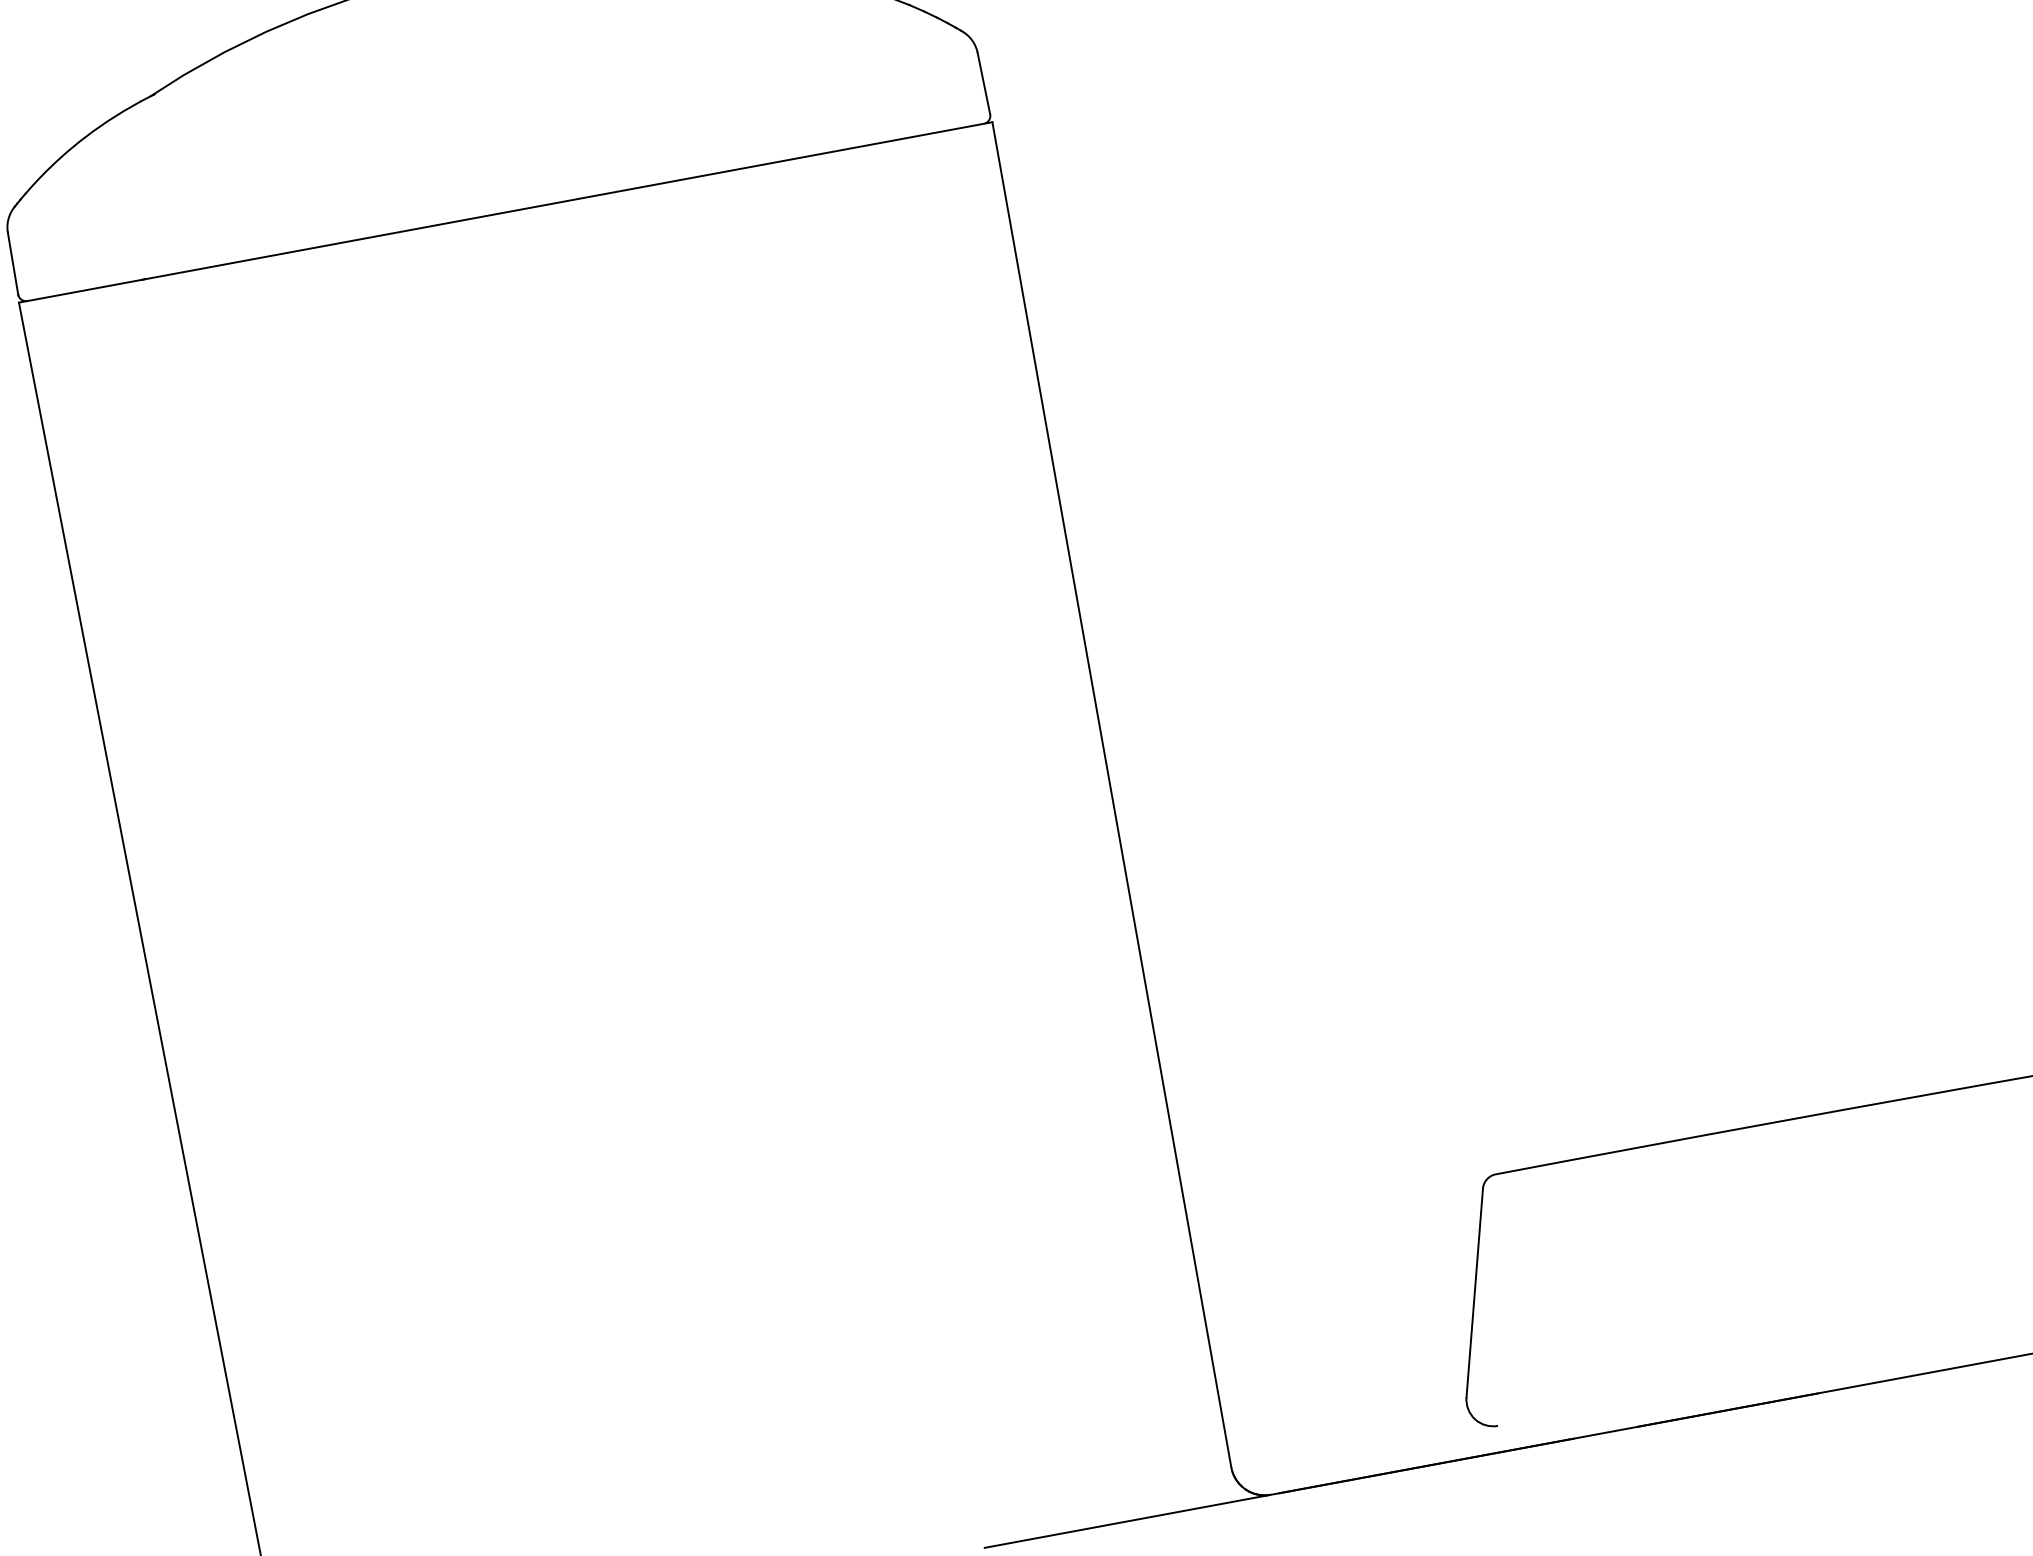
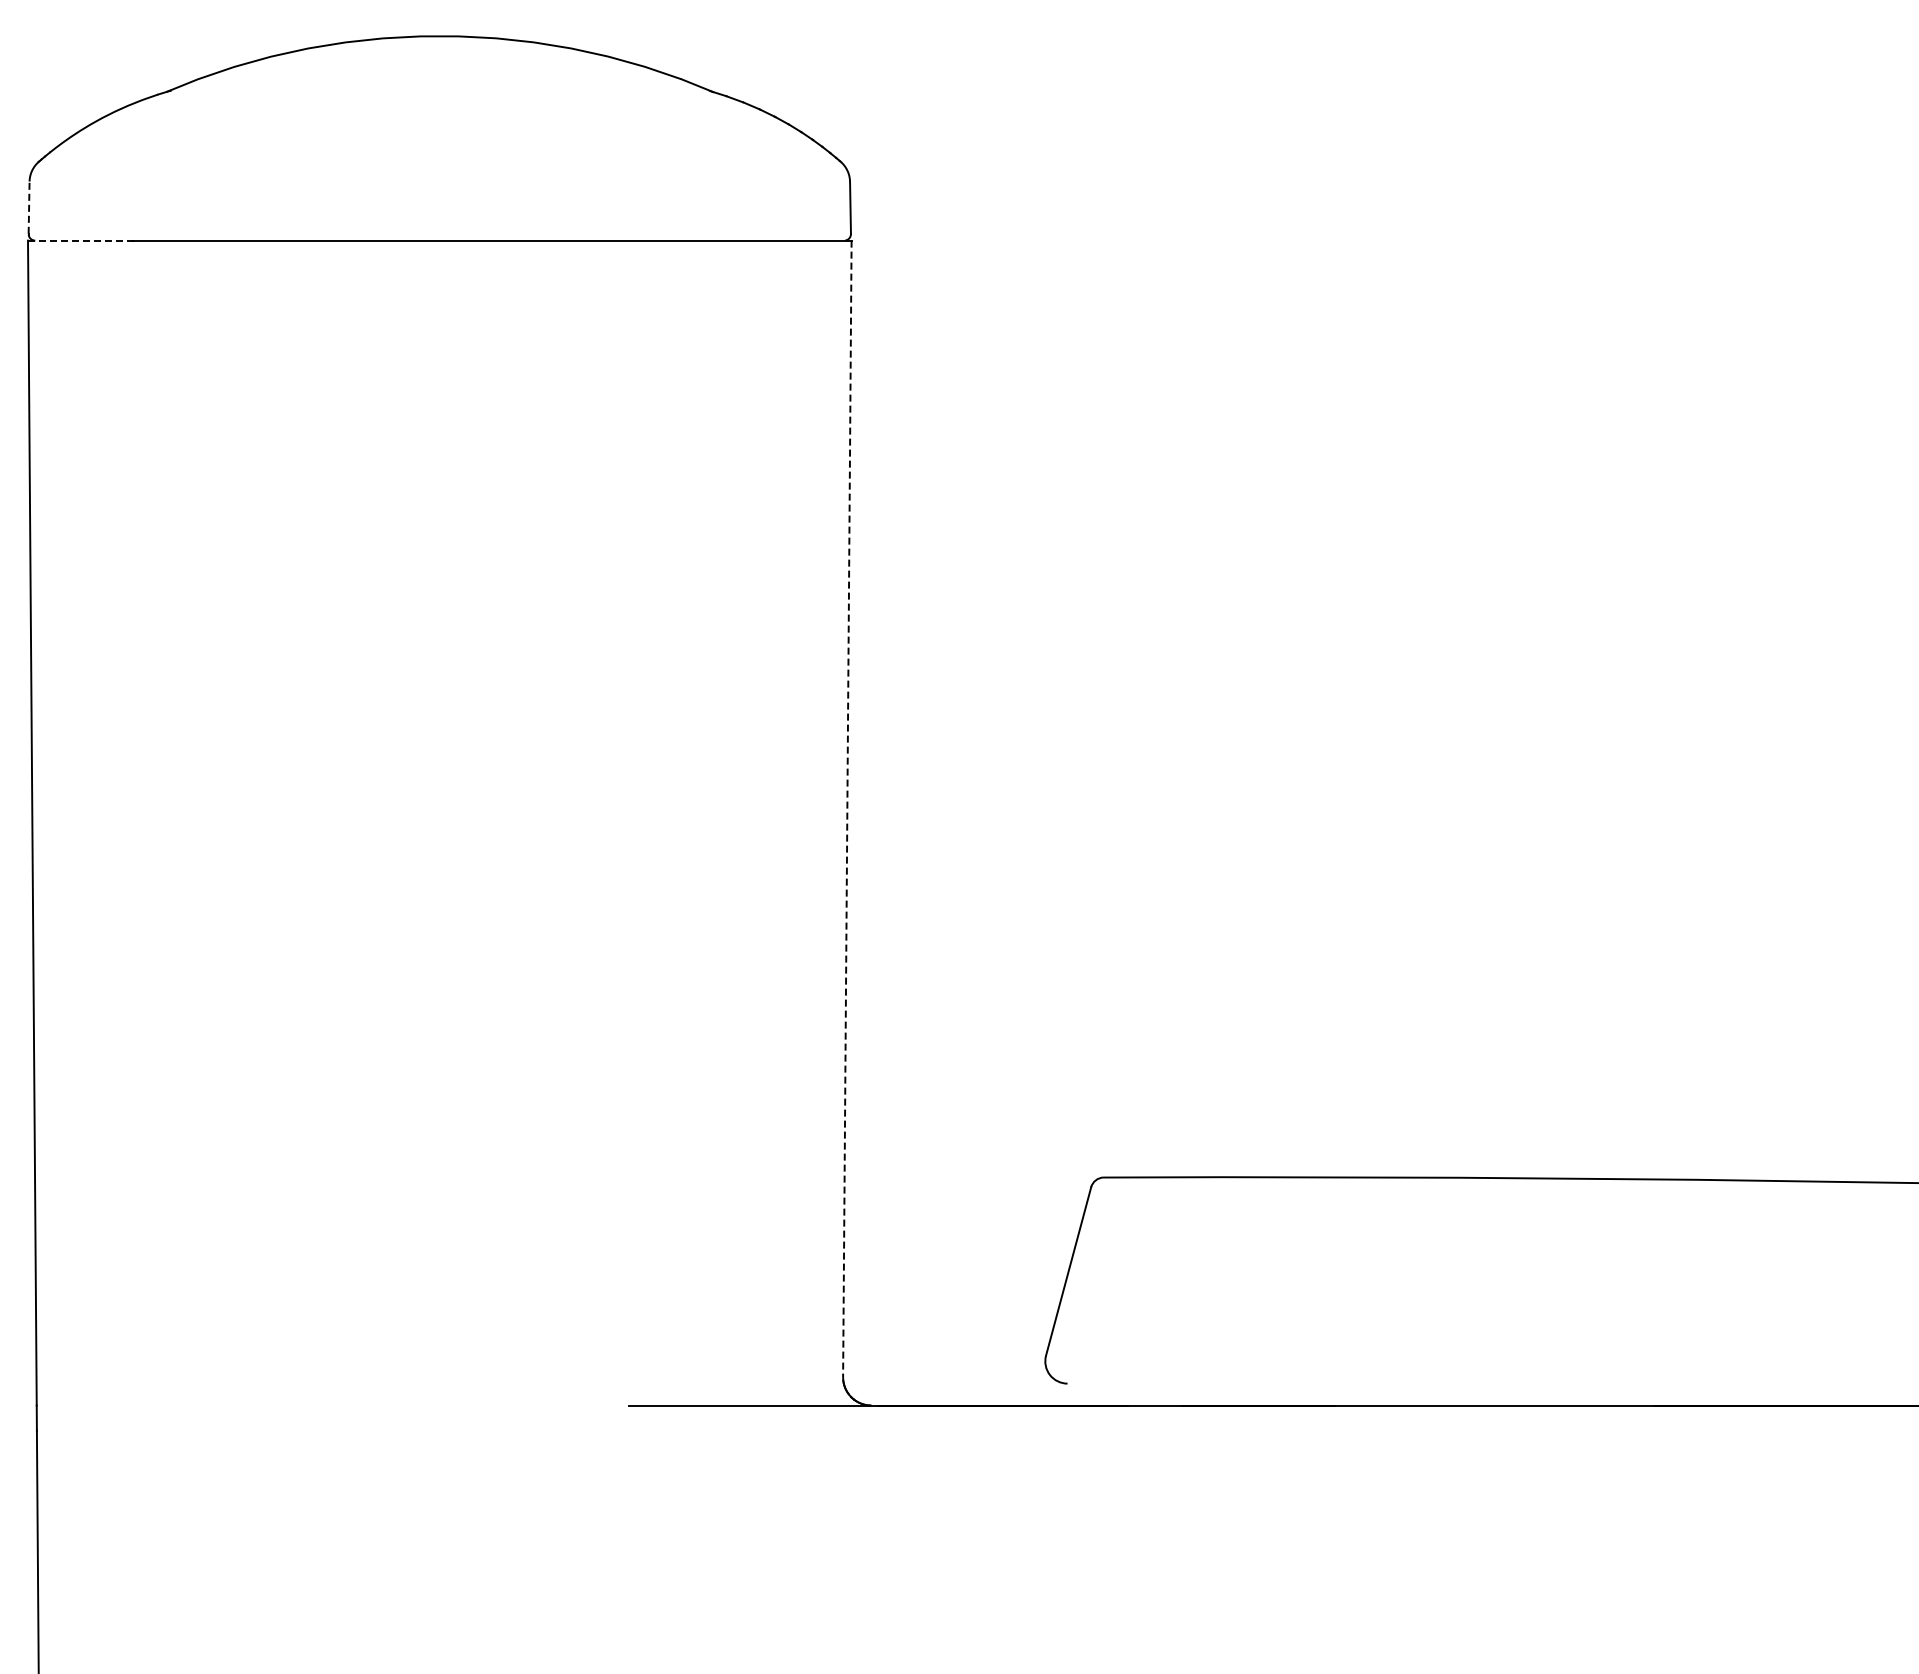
line: (13, 263) -> (29, 207), solid -> dashed
line: (82, 290) -> (81, 240), solid -> dashed
line: (1112, 795) -> (847, 809), solid -> dashed

